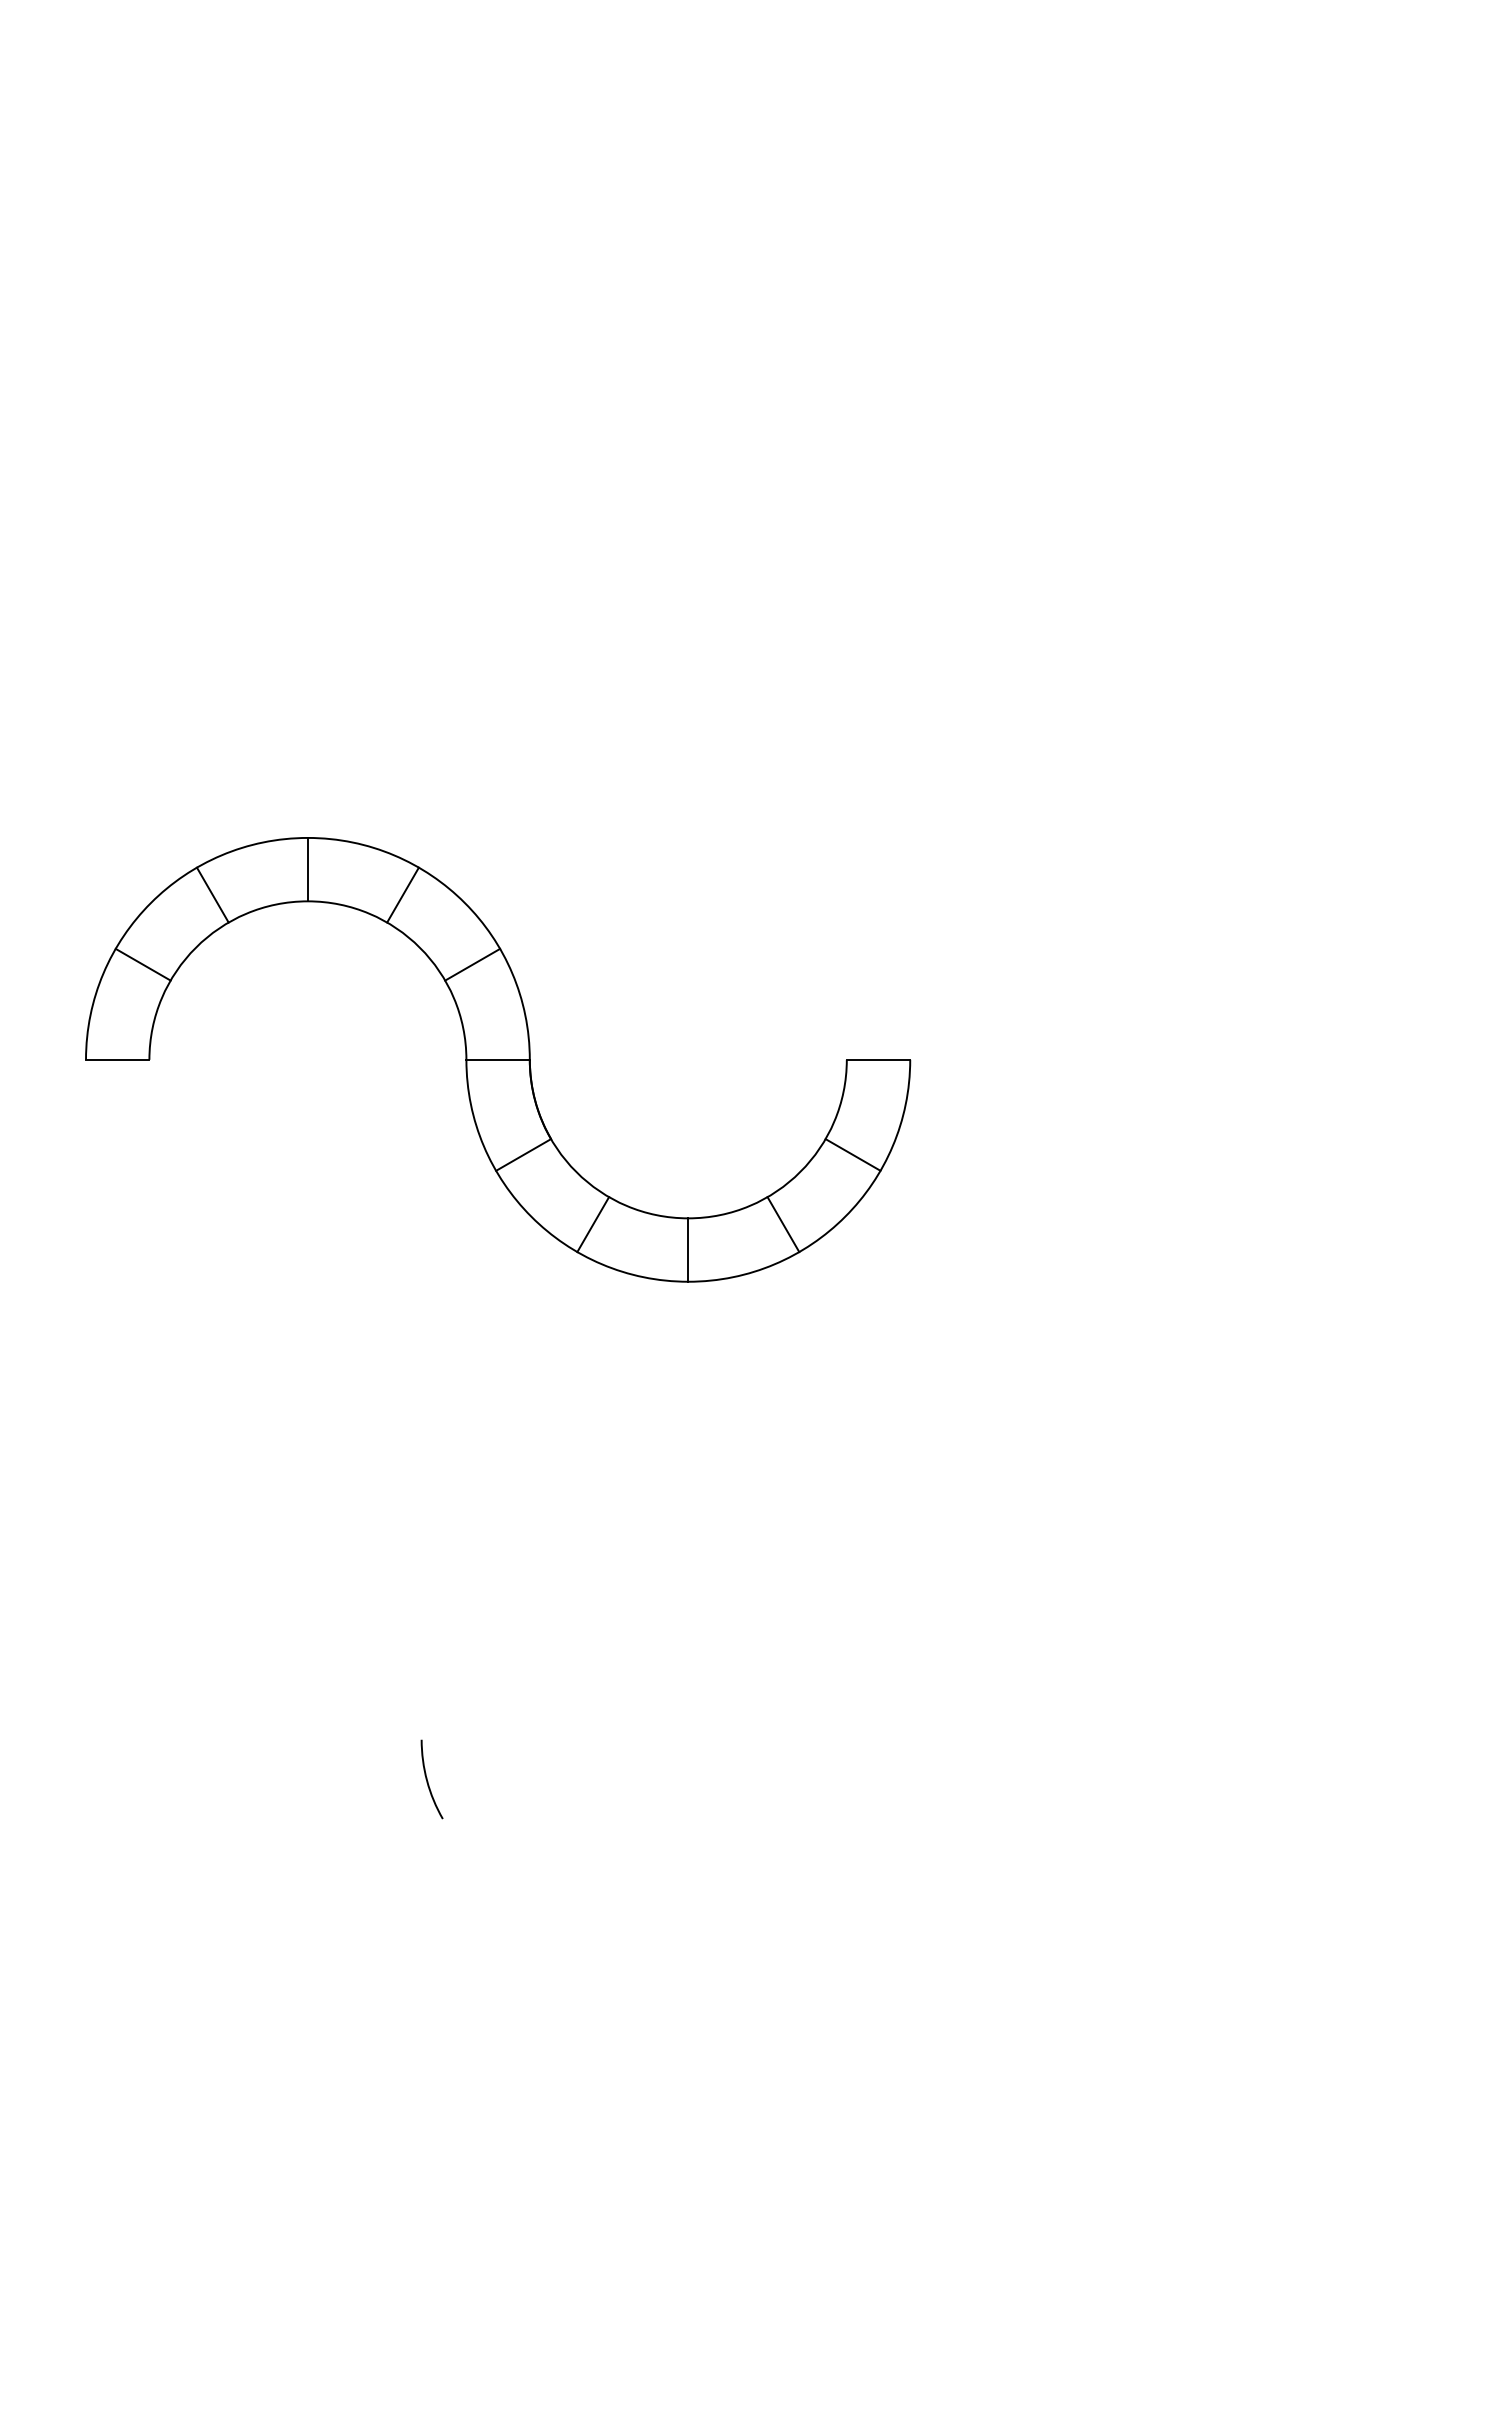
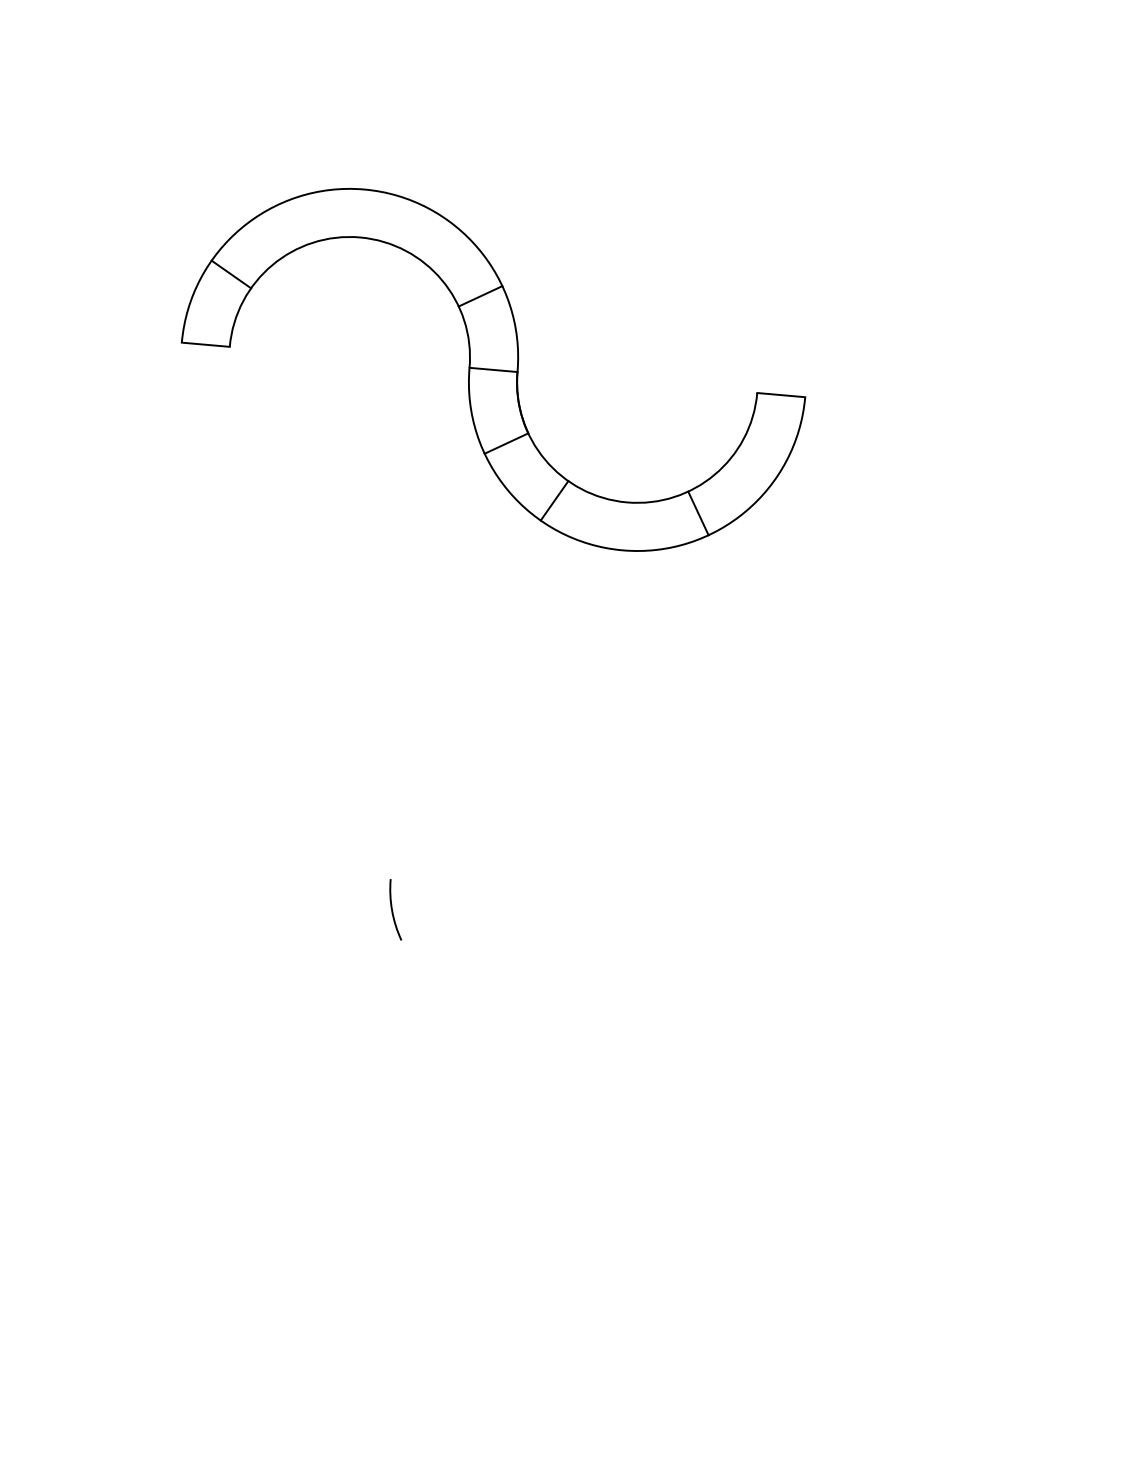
line: (307, 869) -> (361, 213), removed
line: (212, 894) -> (288, 225), removed
line: (402, 894) -> (432, 238), removed
line: (852, 1154) -> (755, 464), removed
line: (688, 1249) -> (624, 525), removed

